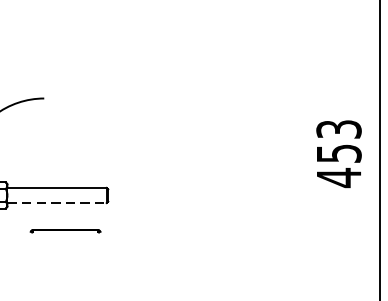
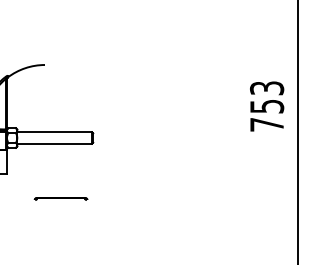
text: (338, 177) -> (266, 124), 453 -> 753
line: (58, 202) -> (55, 143), dashed -> solid
part: (64, 230) -> (60, 198), moved

